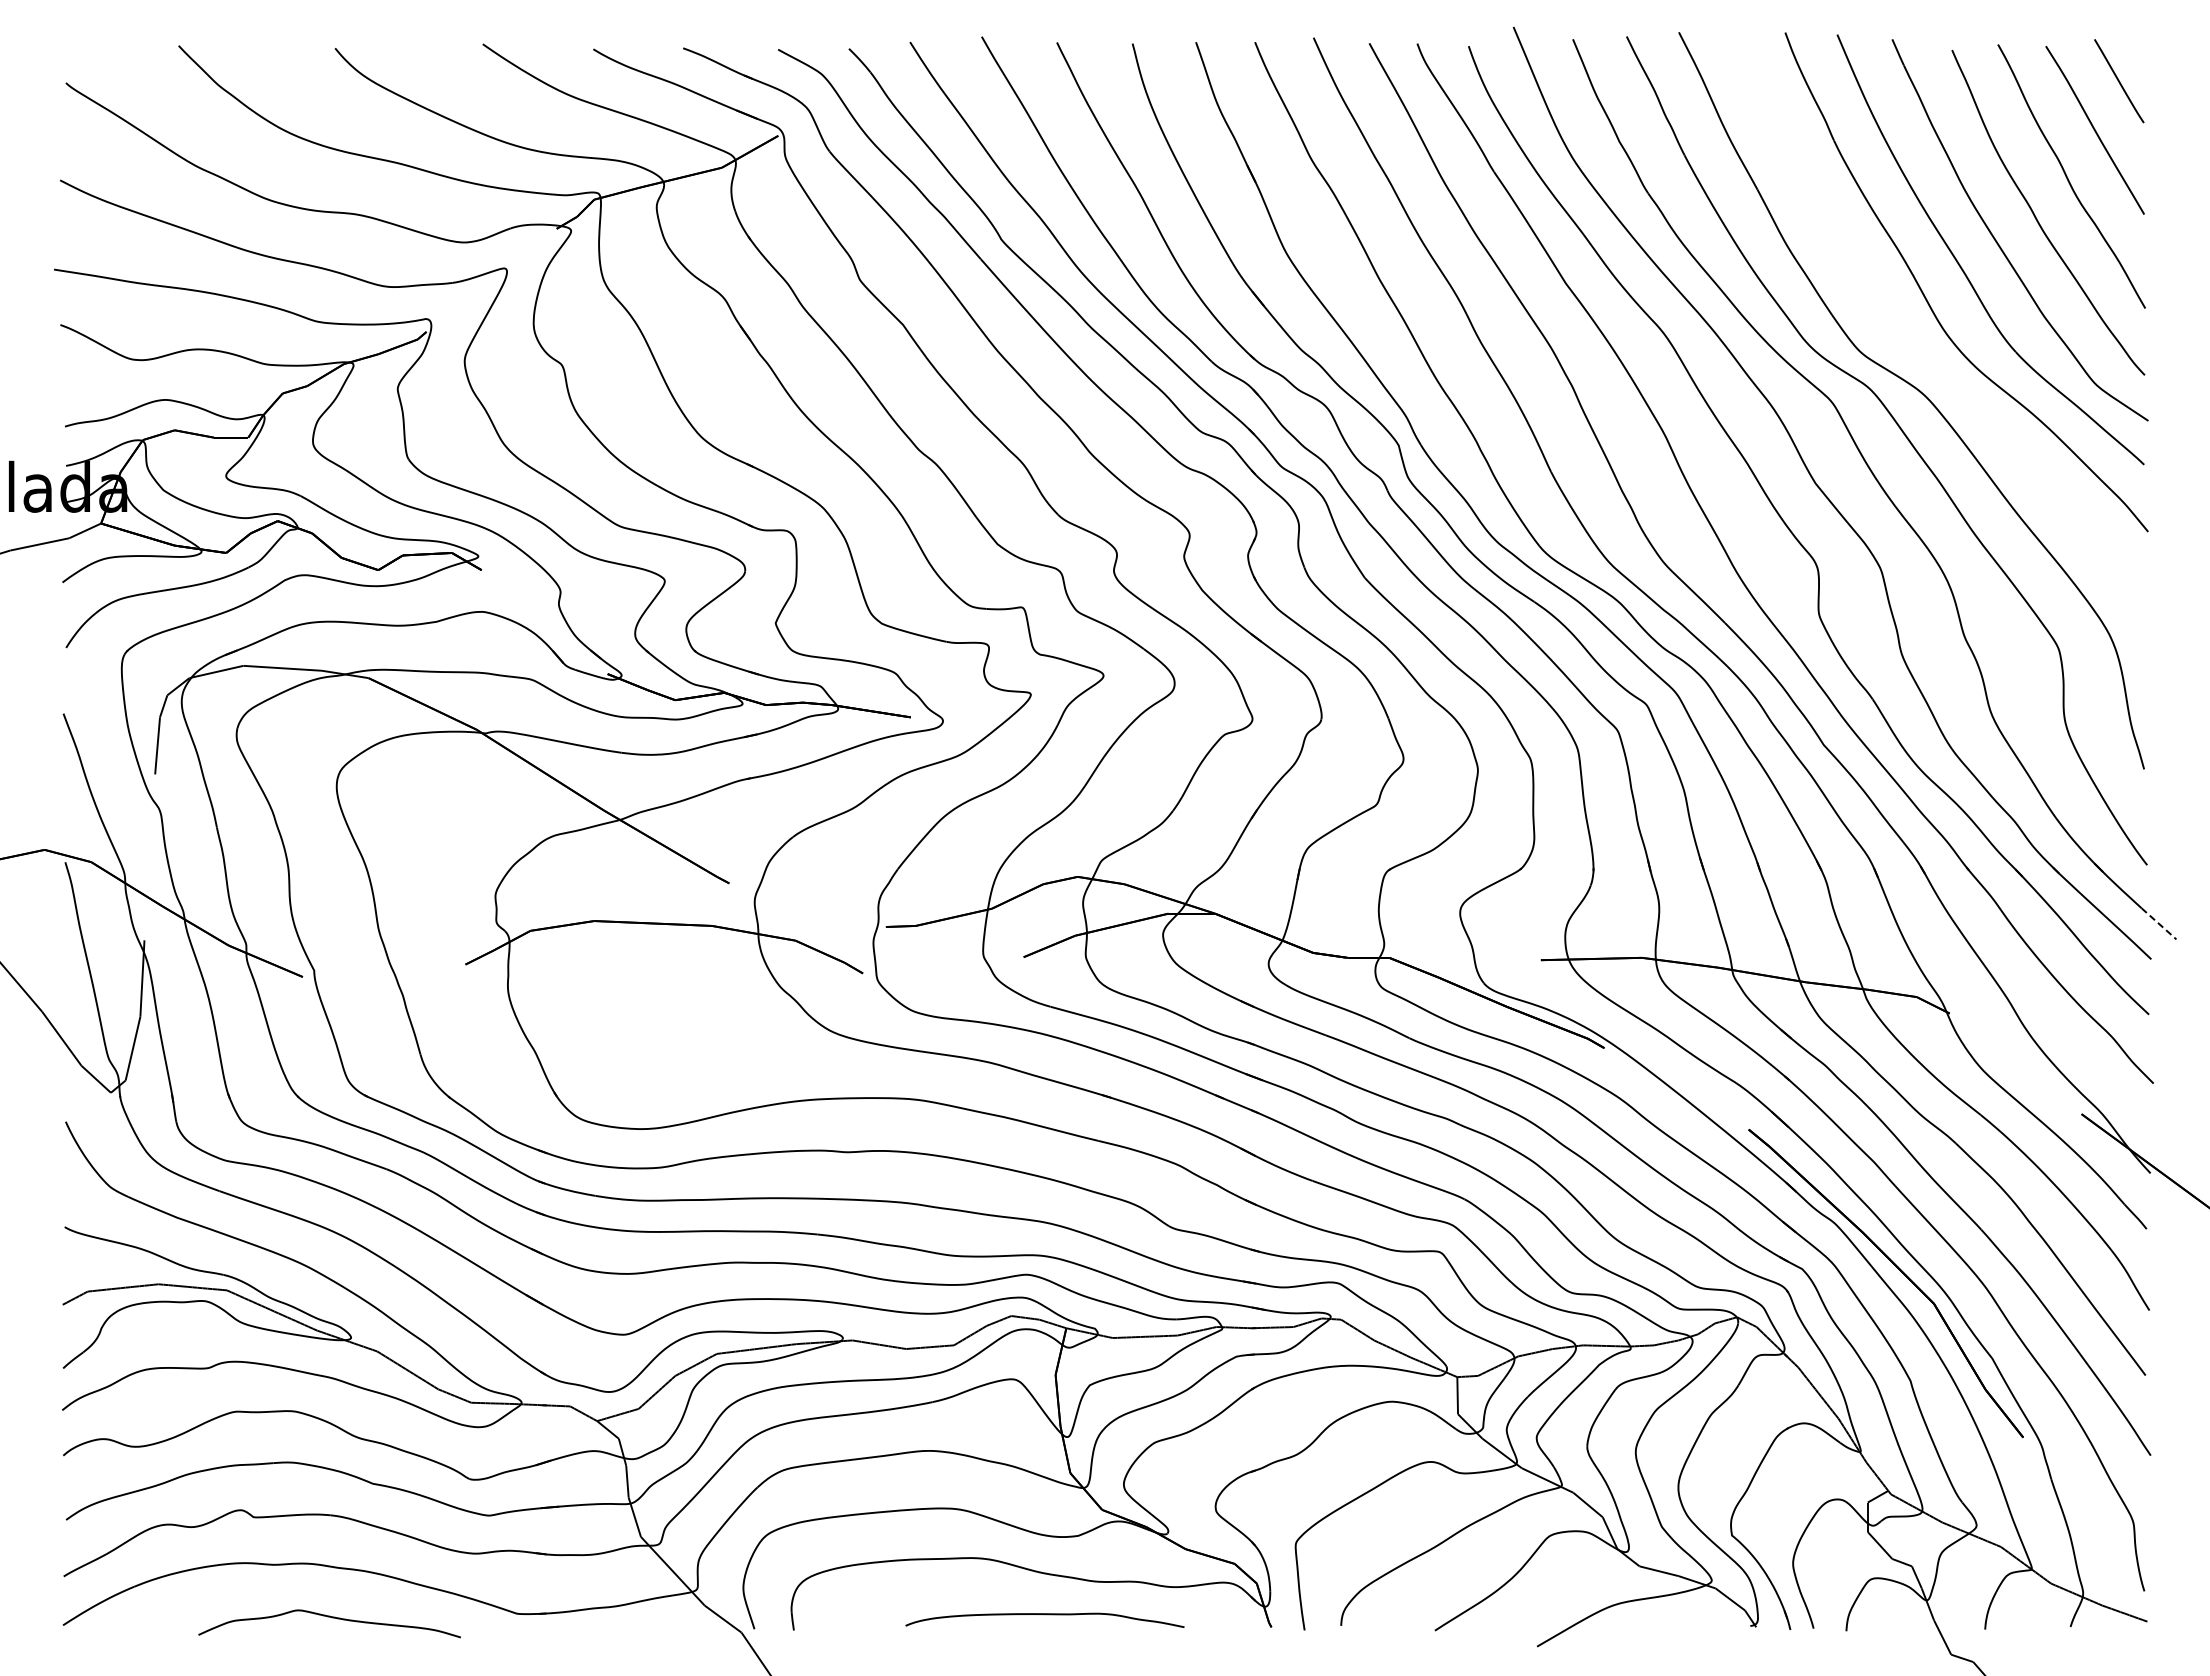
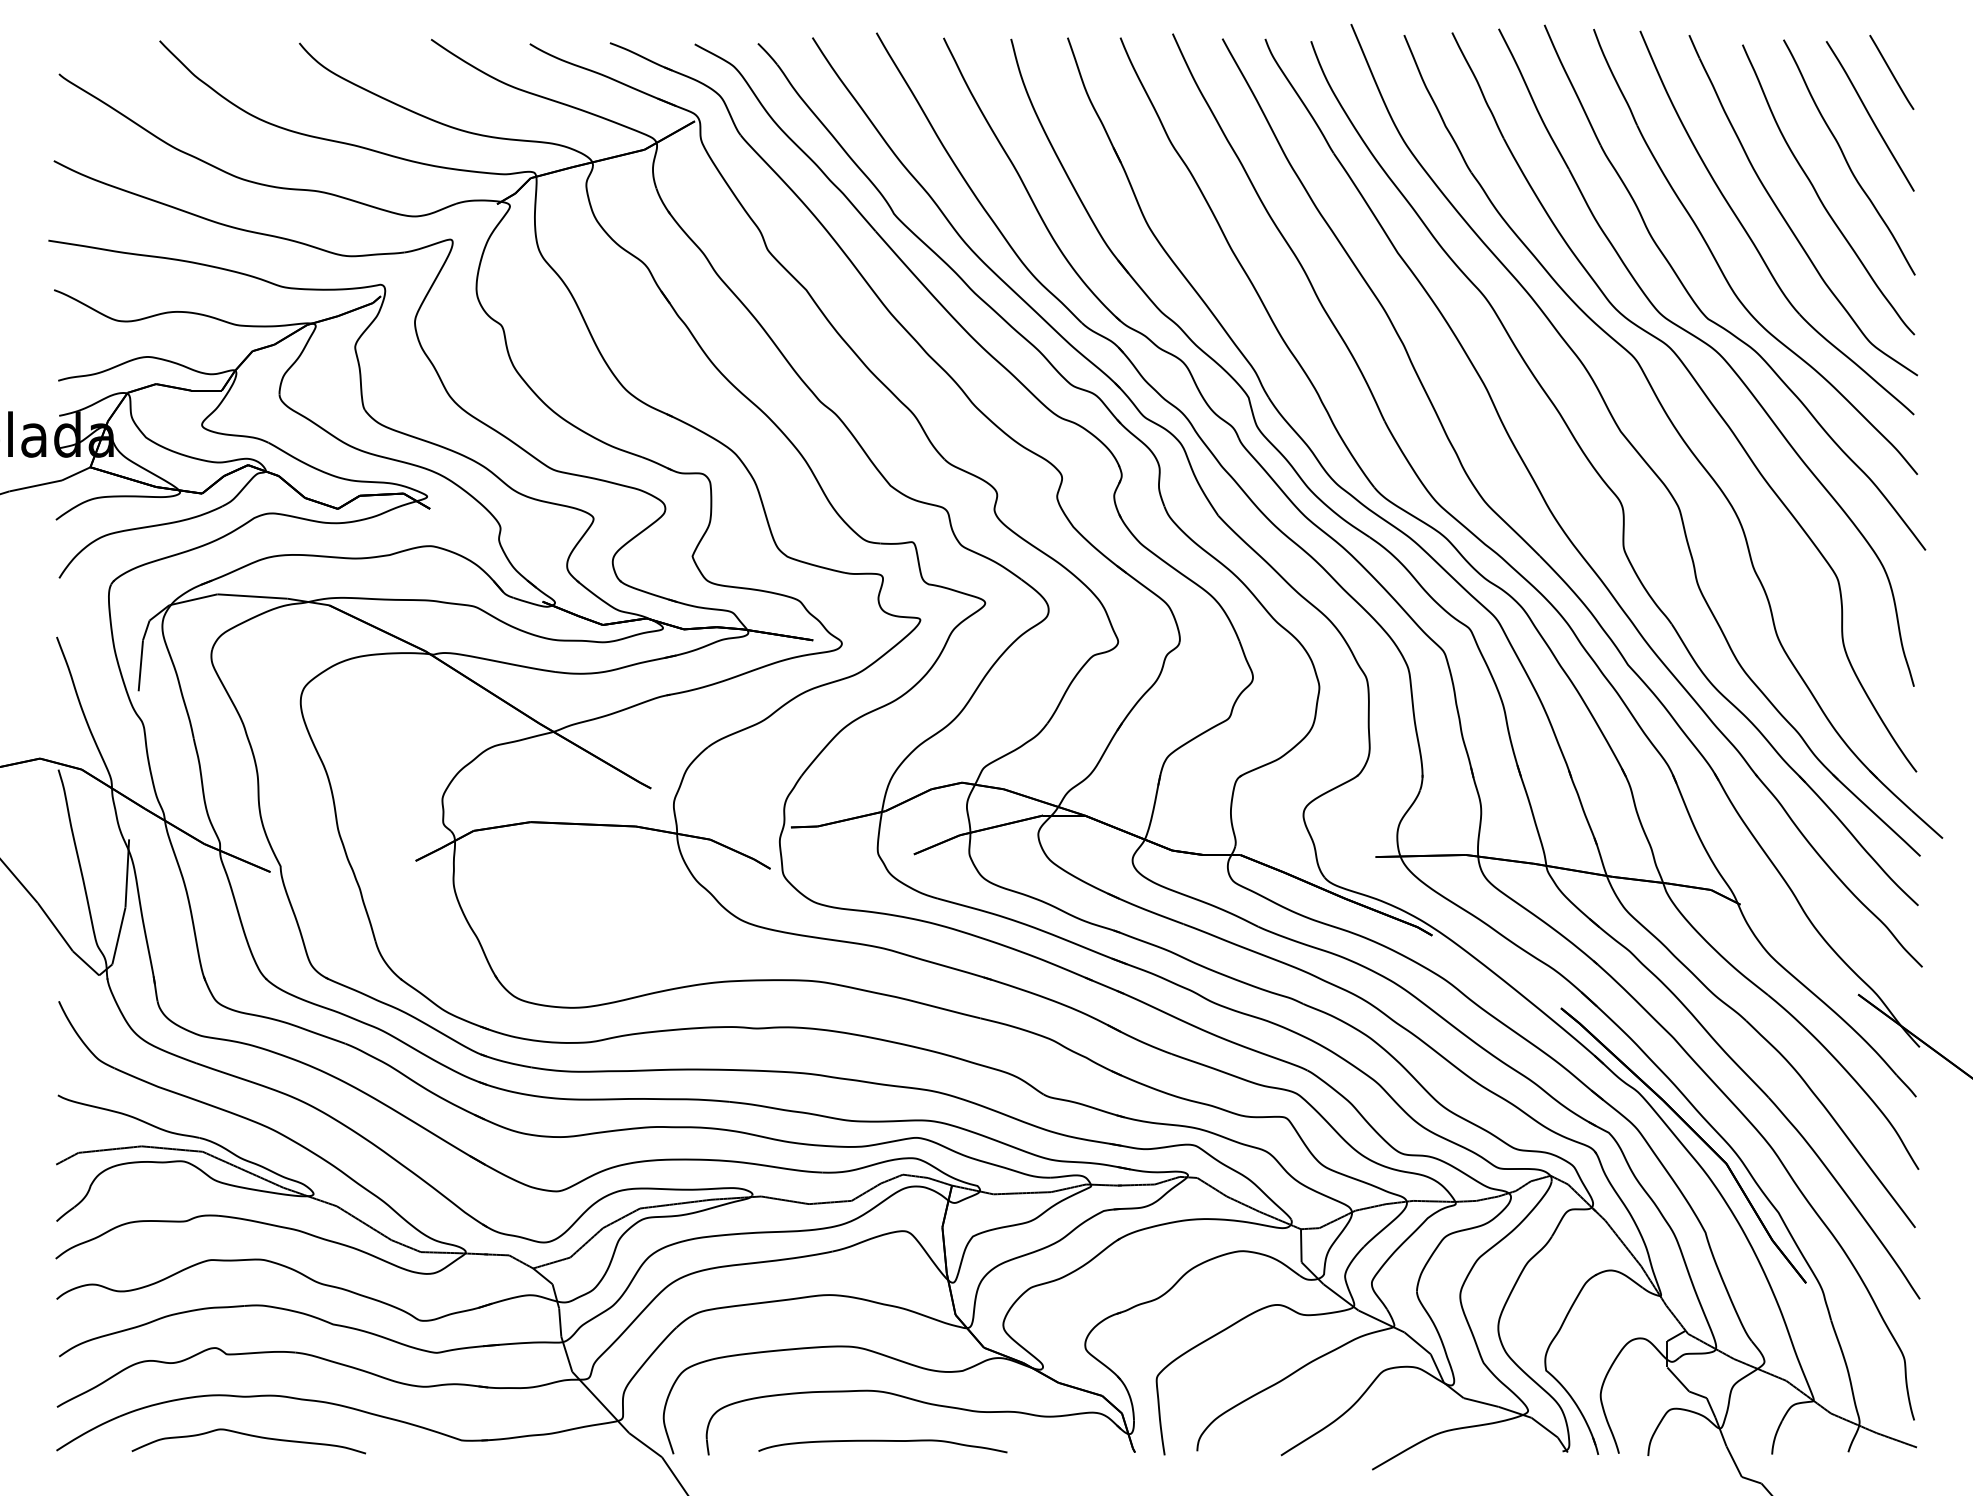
part: (1919, 359) -> (1713, 320), added
line: (2159, 924) -> (1927, 825), dashed -> solid
curve: (1045, 1615) -> (883, 1441), moved
curve: (332, 1618) -> (251, 1436), moved

